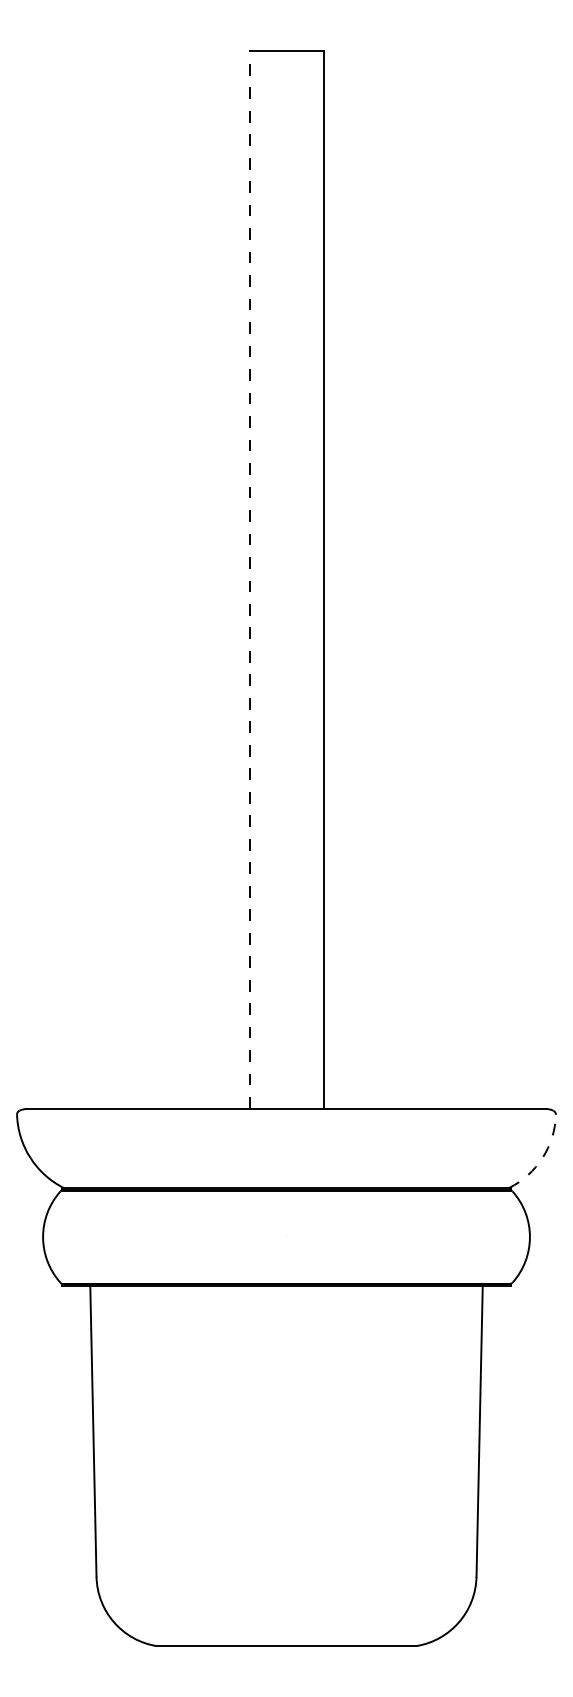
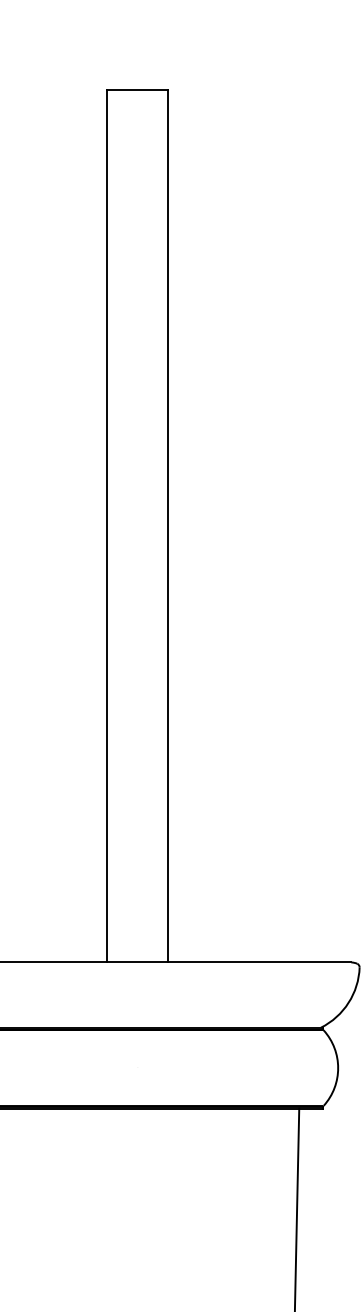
line: (249, 579) -> (106, 525), dashed -> solid
arc: (542, 1157) -> (348, 1002), dashed -> solid

